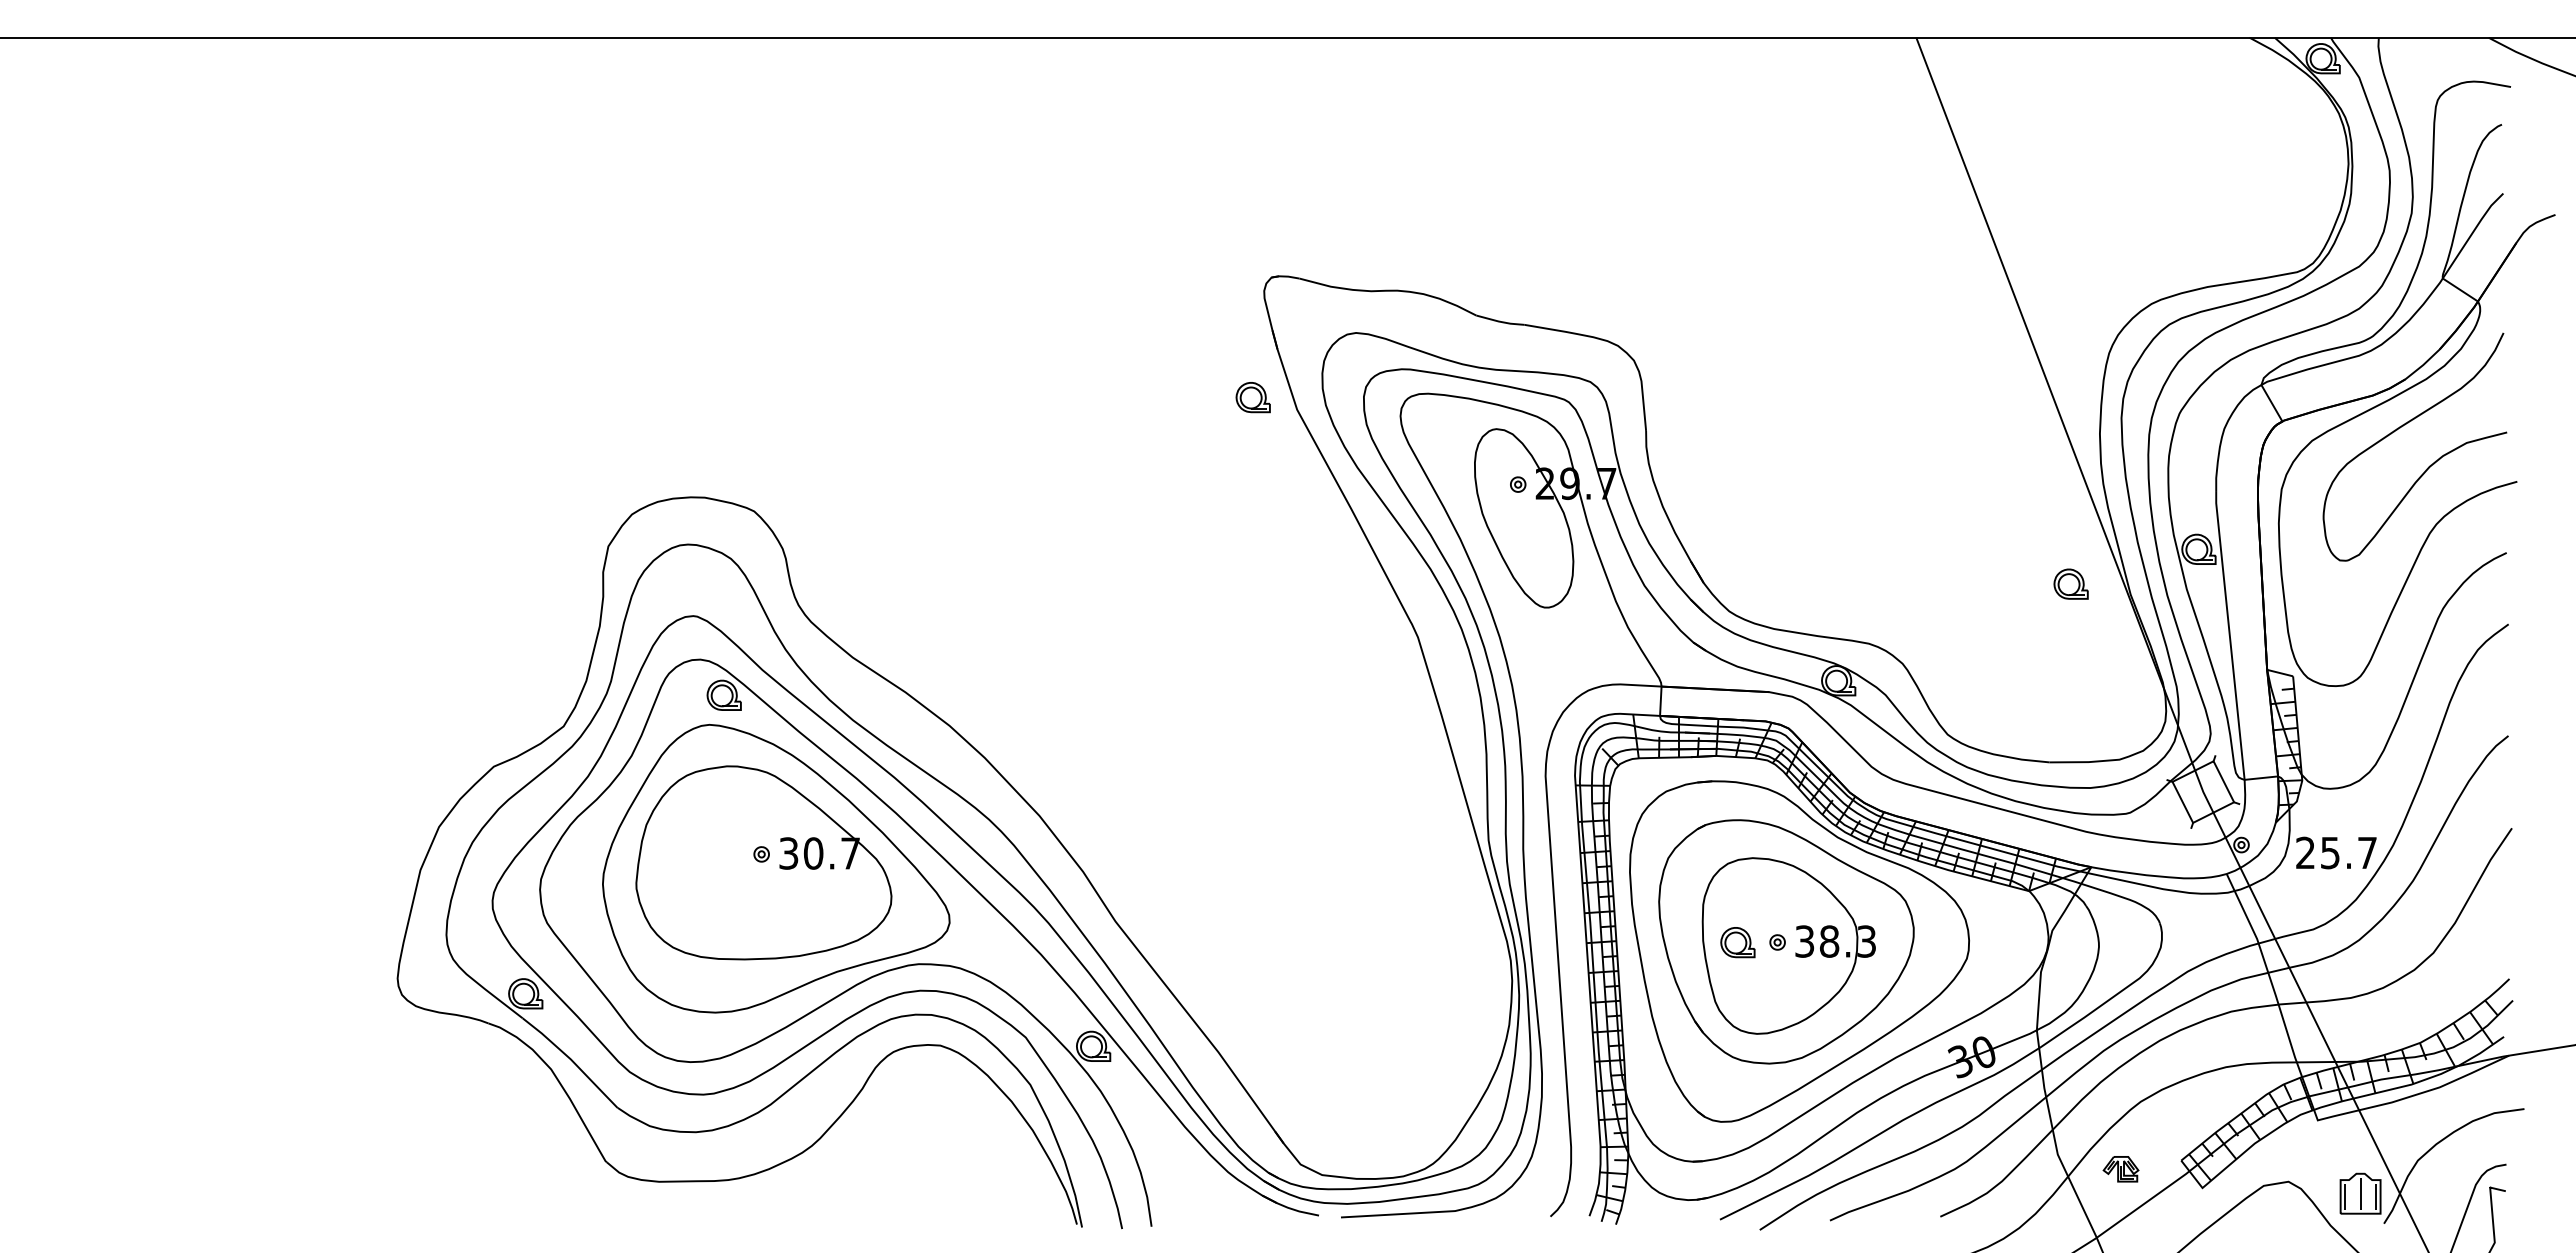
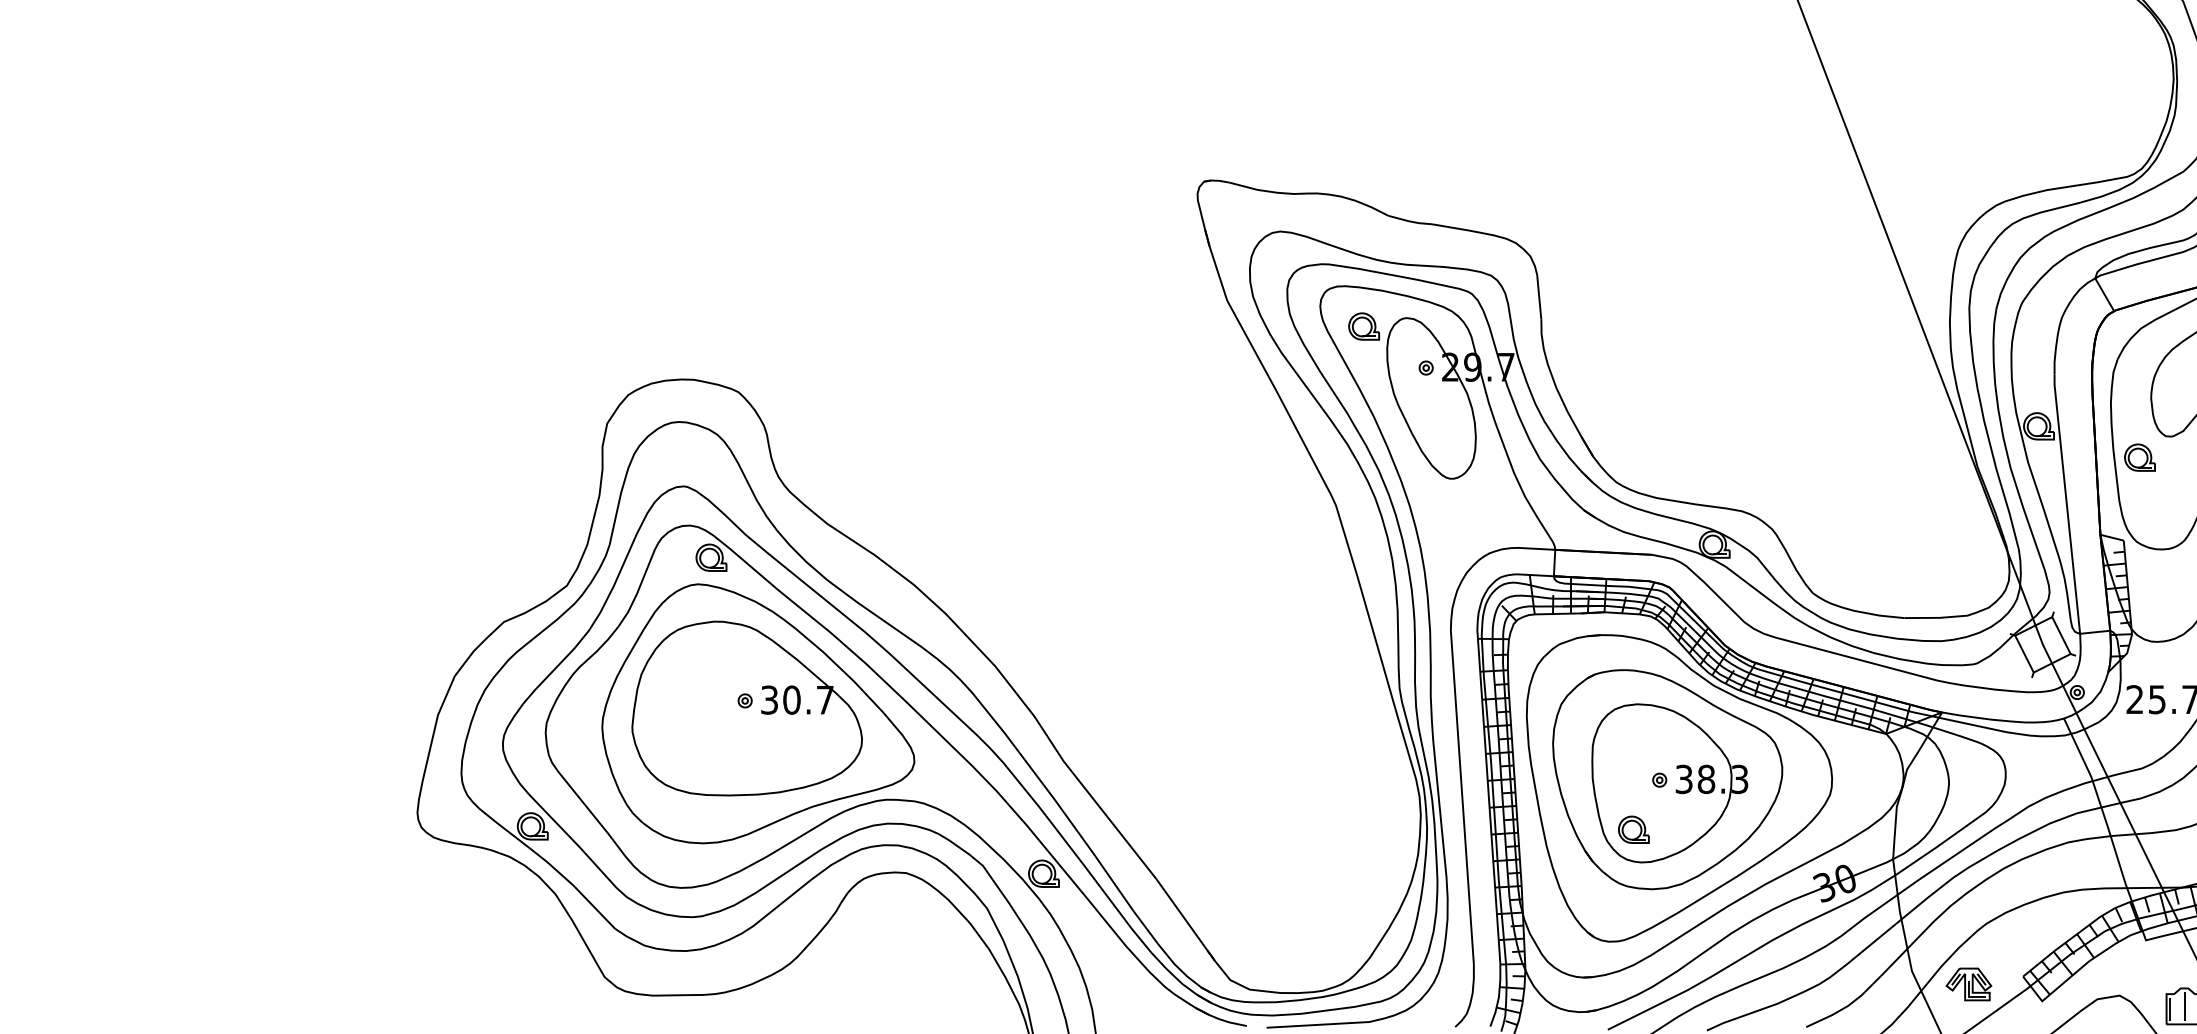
part: (1252, 397) -> (1363, 326), moved
part: (2070, 583) -> (2139, 457), moved
part: (1737, 942) -> (1633, 829), moved
part: (2120, 1168) -> (1968, 983), size x1.43

